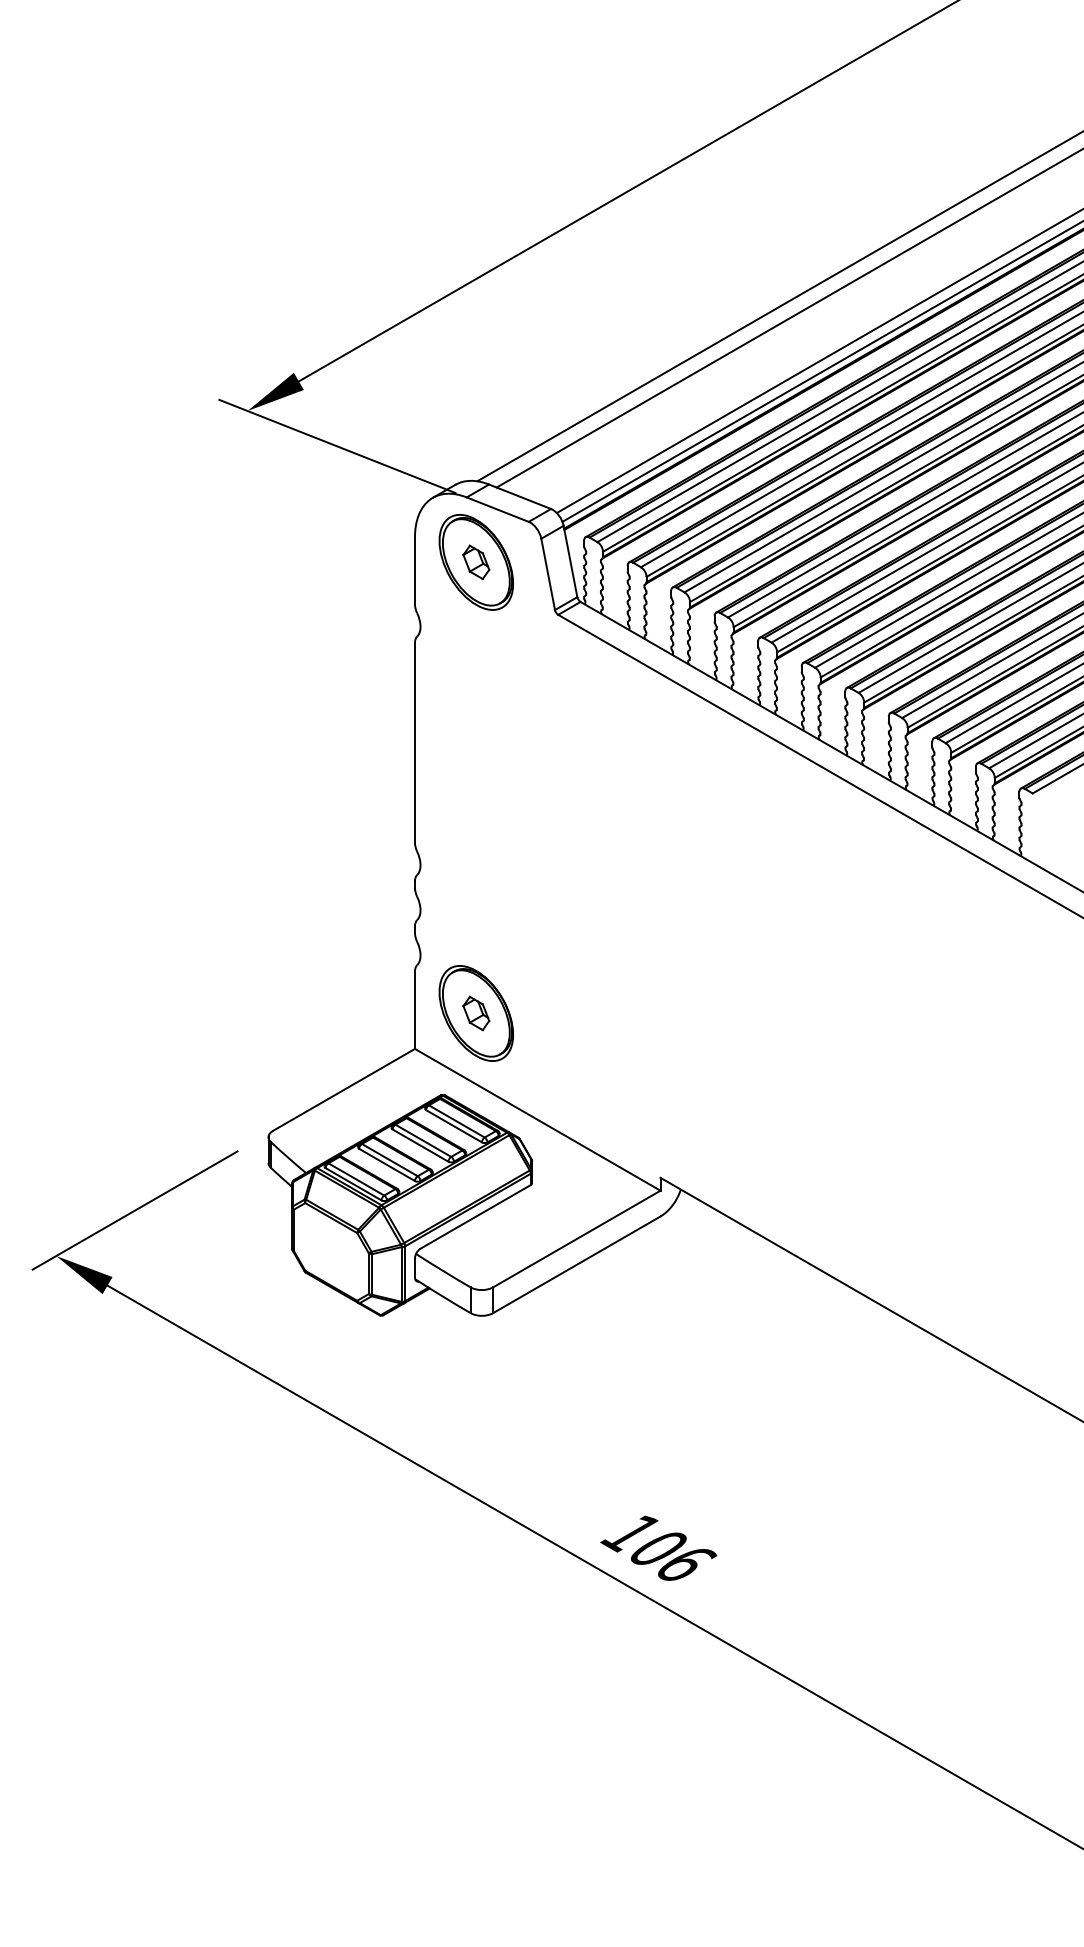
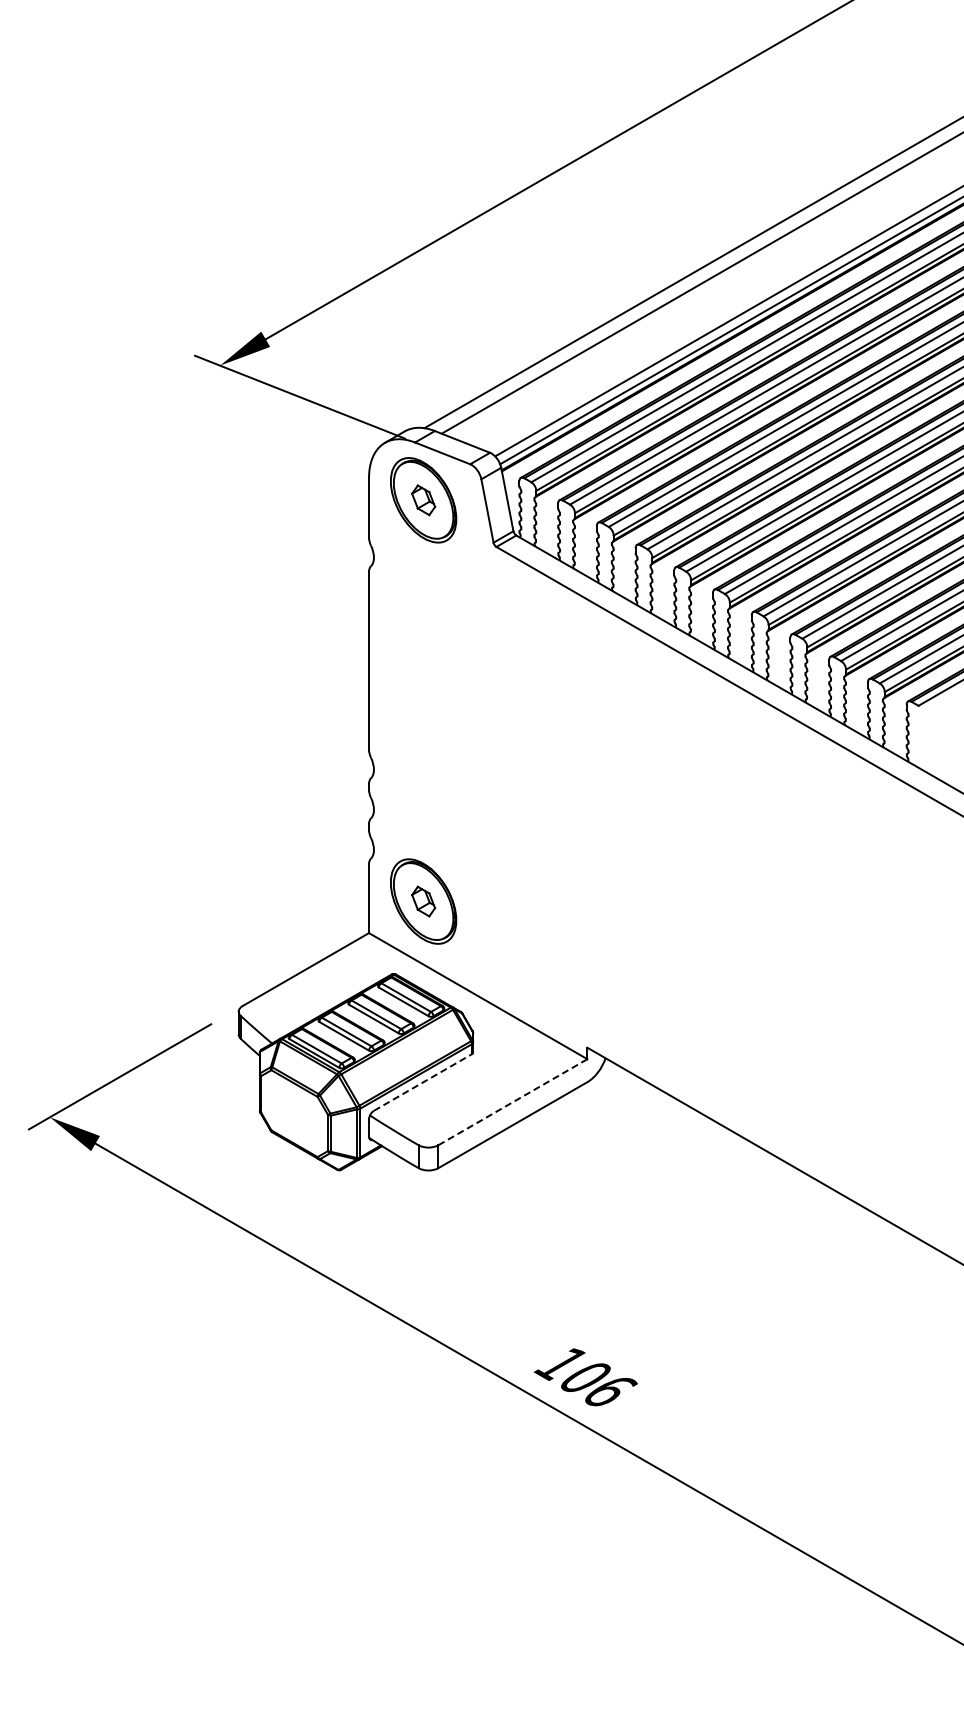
line: (476, 1216) -> (423, 1082), solid -> dashed
line: (576, 1239) -> (512, 1102), solid -> dashed

